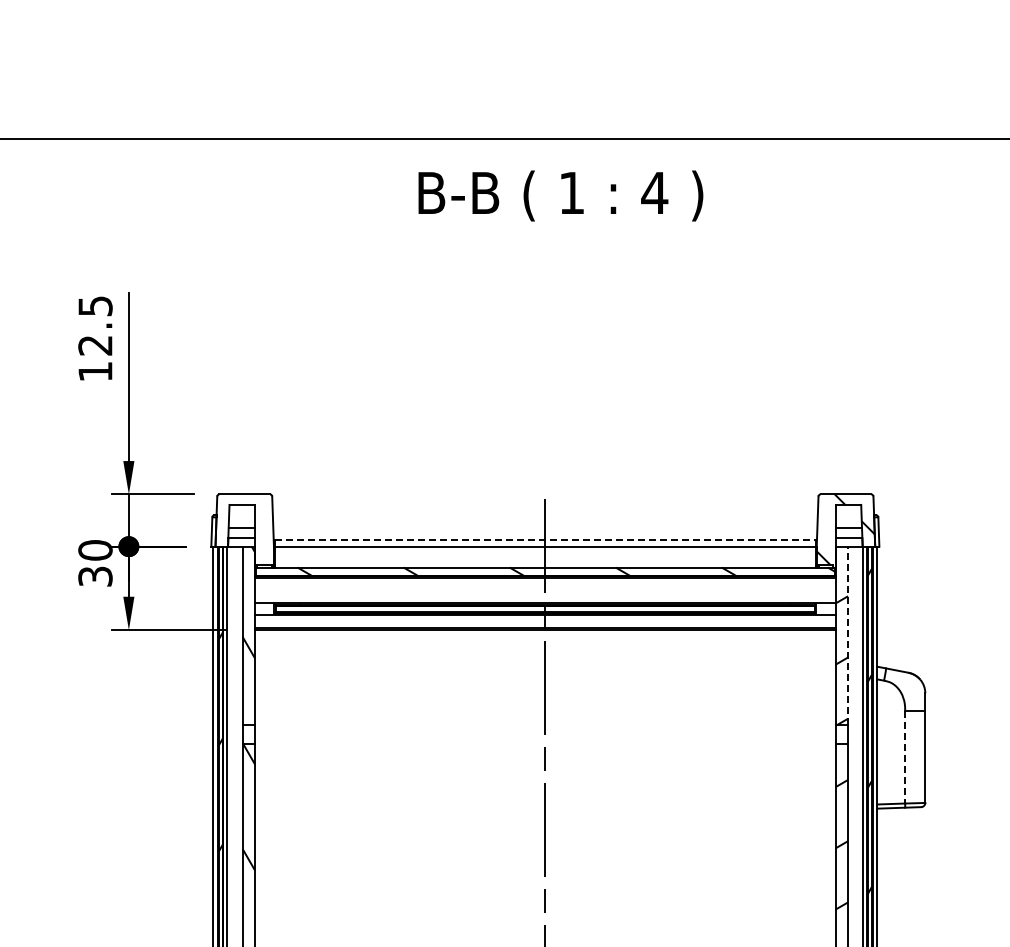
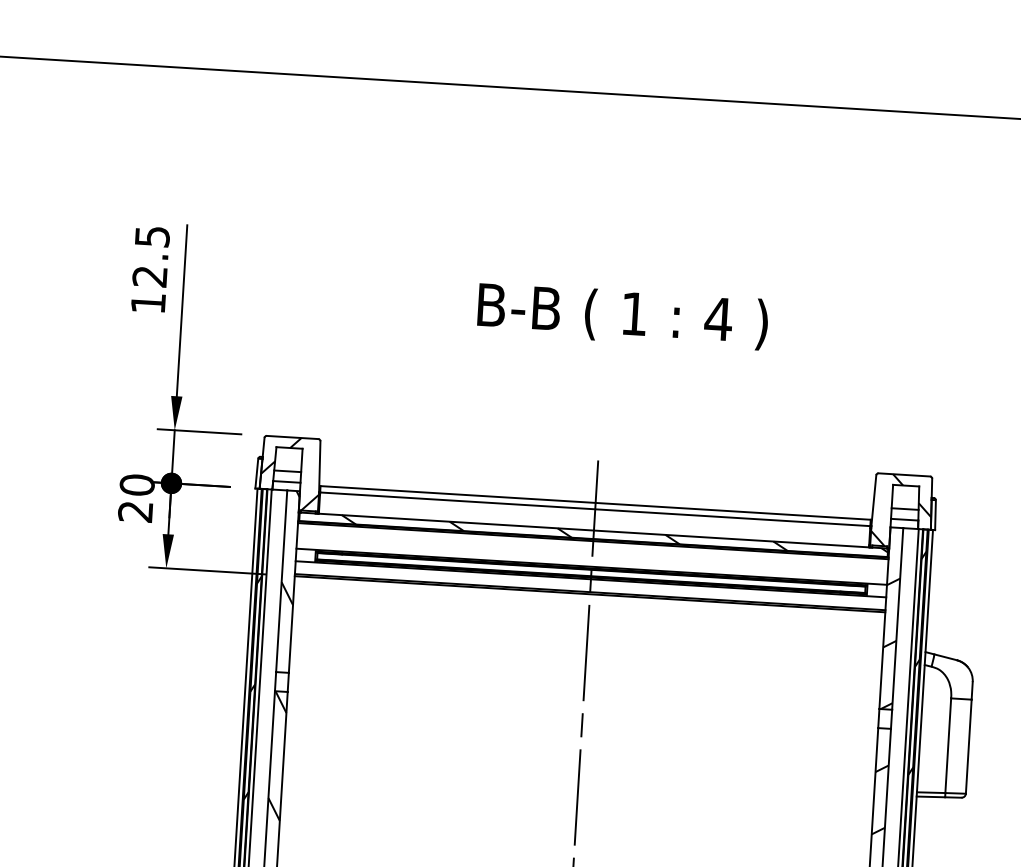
text: (560, 195) -> (622, 315), moved
hatch: (244, 530) -> (290, 474), added
line: (545, 540) -> (595, 503), dashed -> solid
text: (95, 576) -> (135, 511), 30 -> 20
line: (848, 635) -> (898, 618), dashed -> solid
line: (905, 757) -> (948, 746), dashed -> solid

